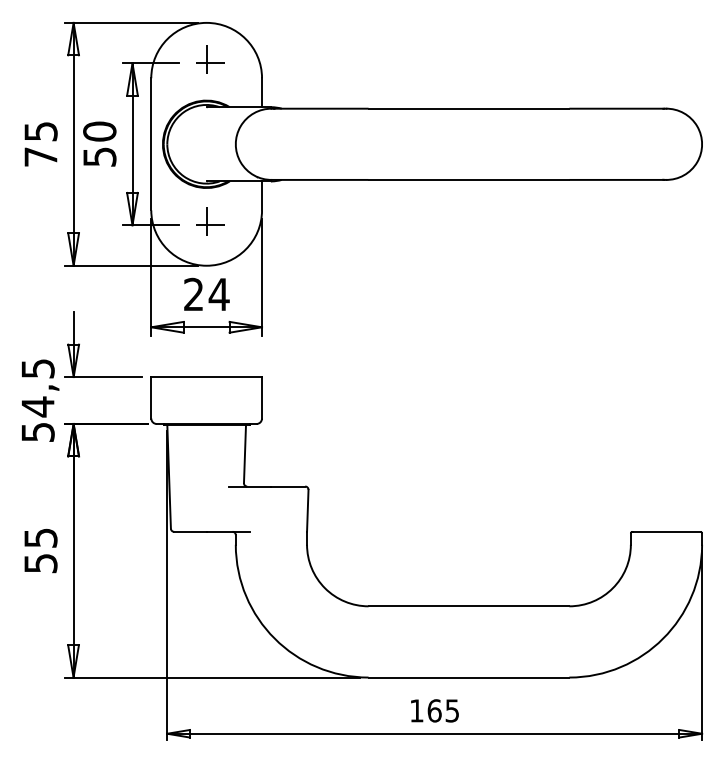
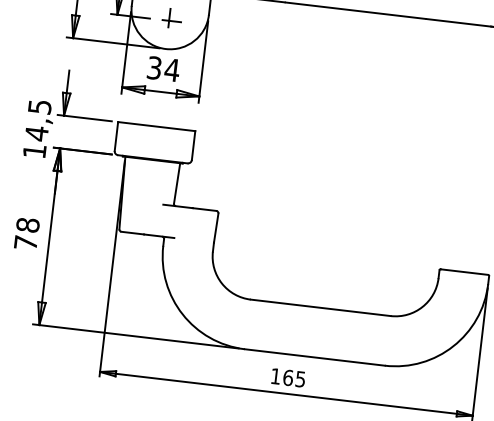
text: (193, 294) -> (154, 68), 24 -> 34
text: (37, 432) -> (34, 151), 54,5 -> 14,5
text: (40, 550) -> (26, 233), 55 -> 78

